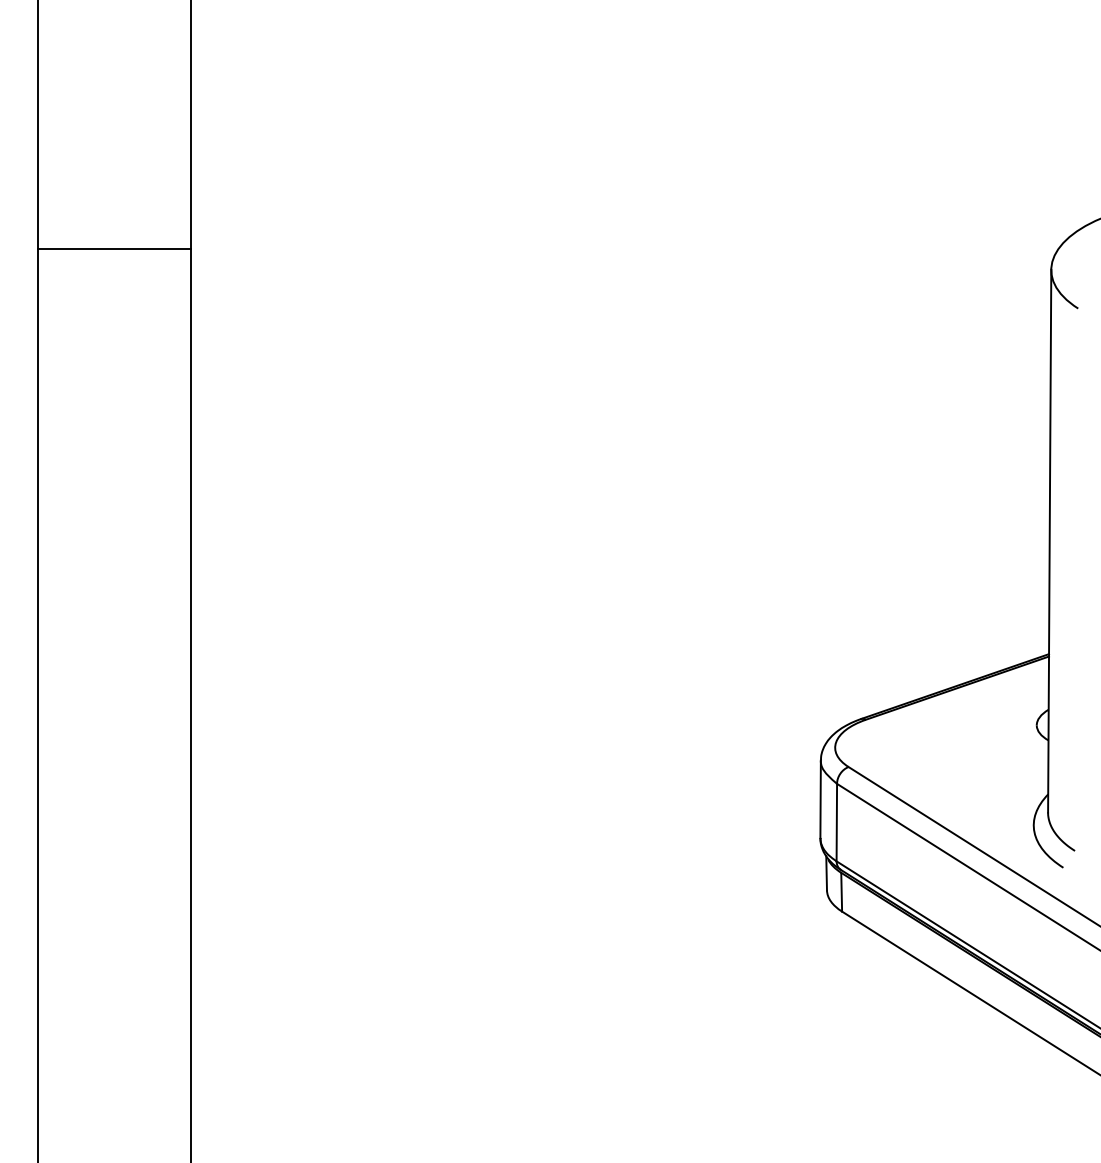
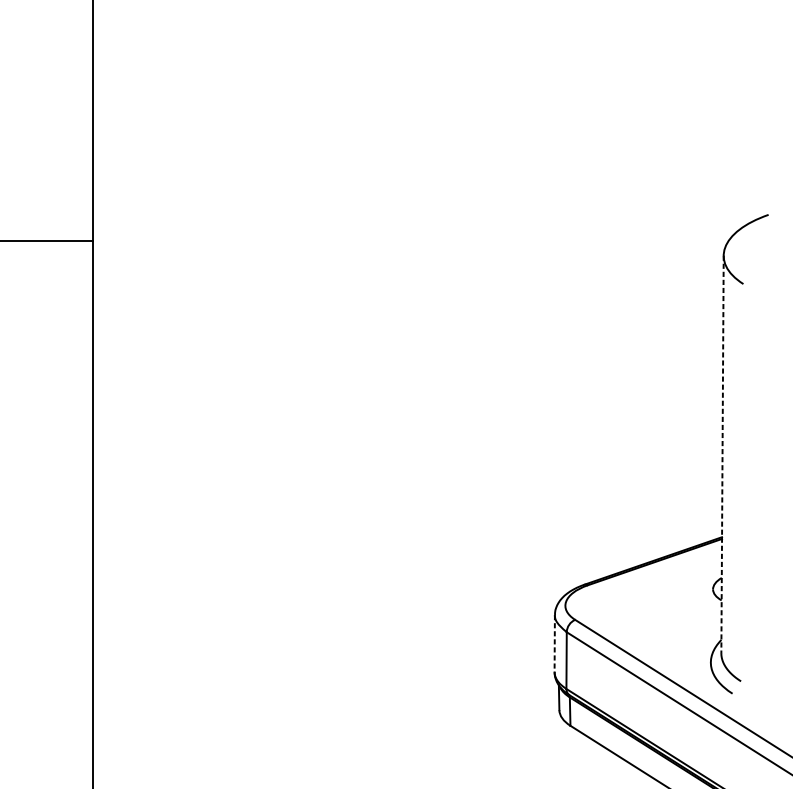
line: (1049, 541) -> (722, 454), solid -> dashed
line: (820, 799) -> (554, 643), solid -> dashed

